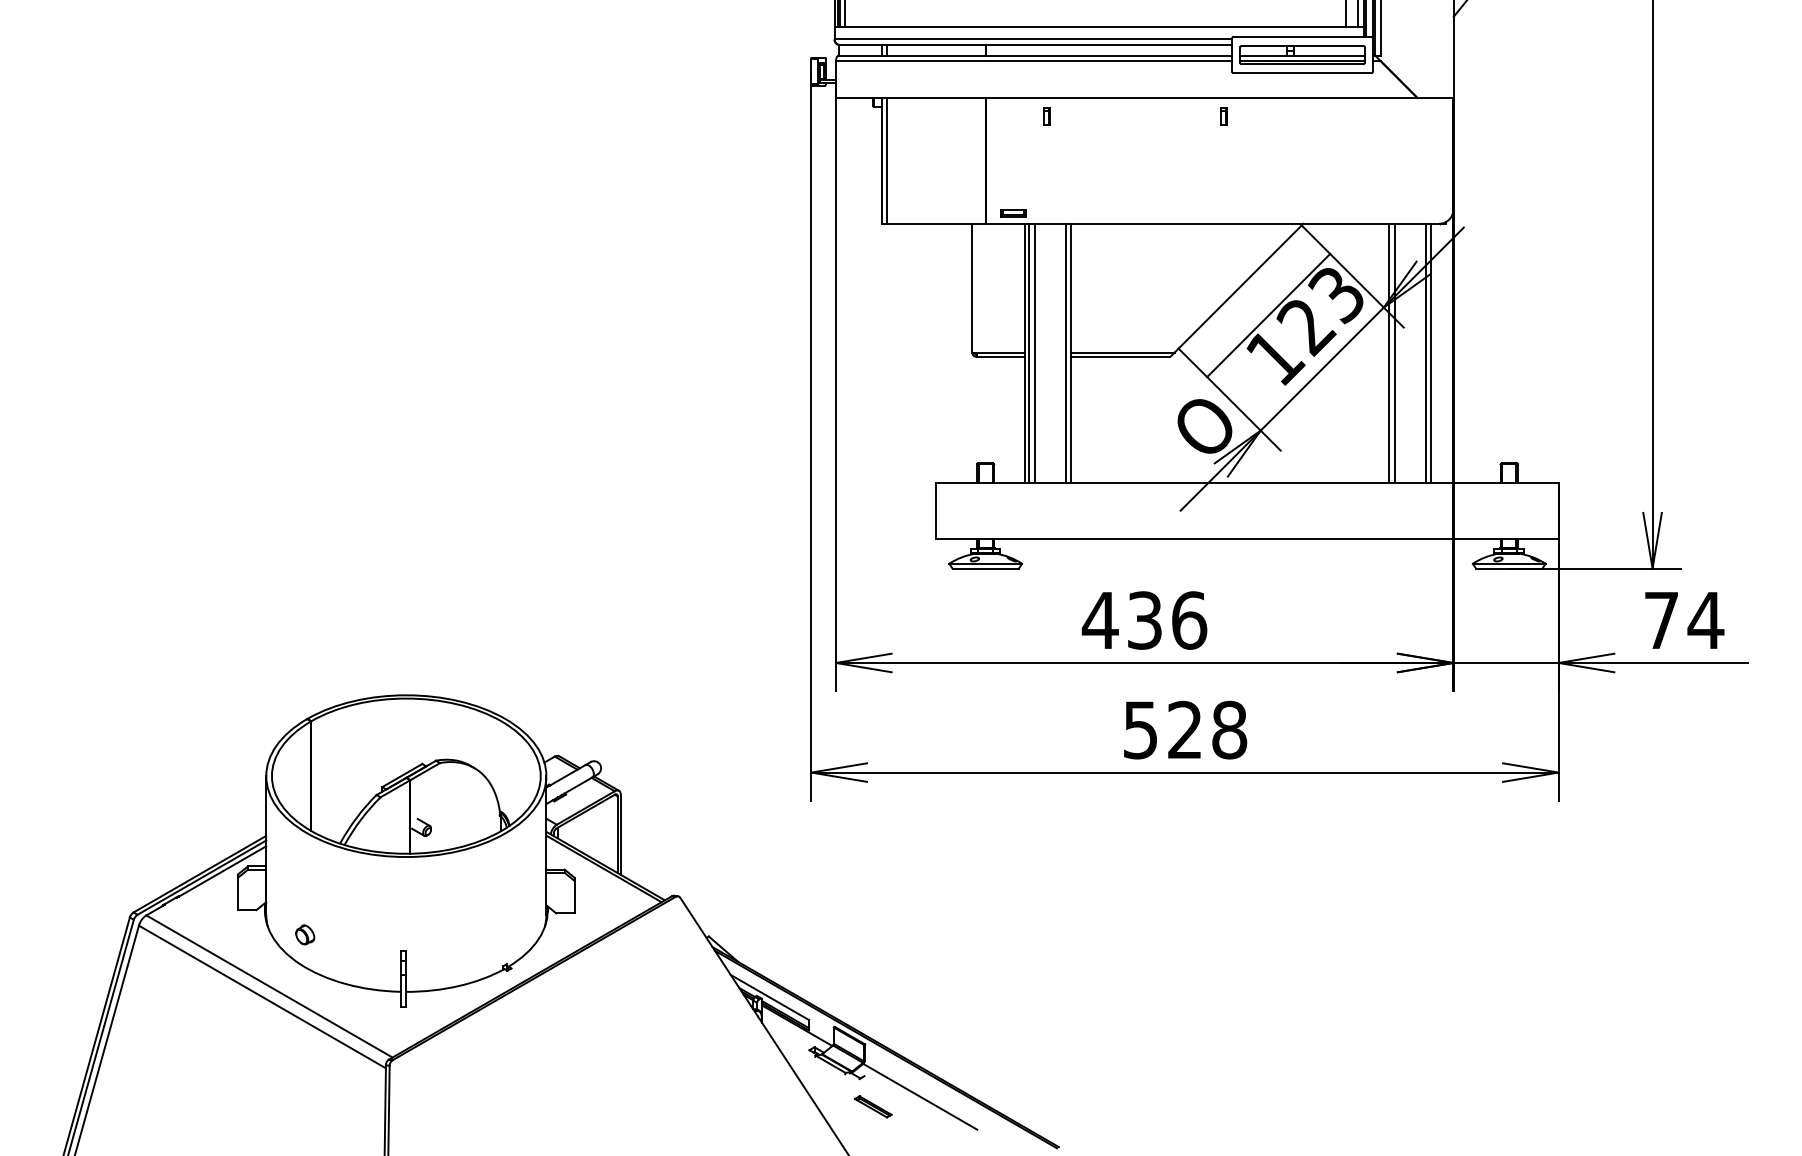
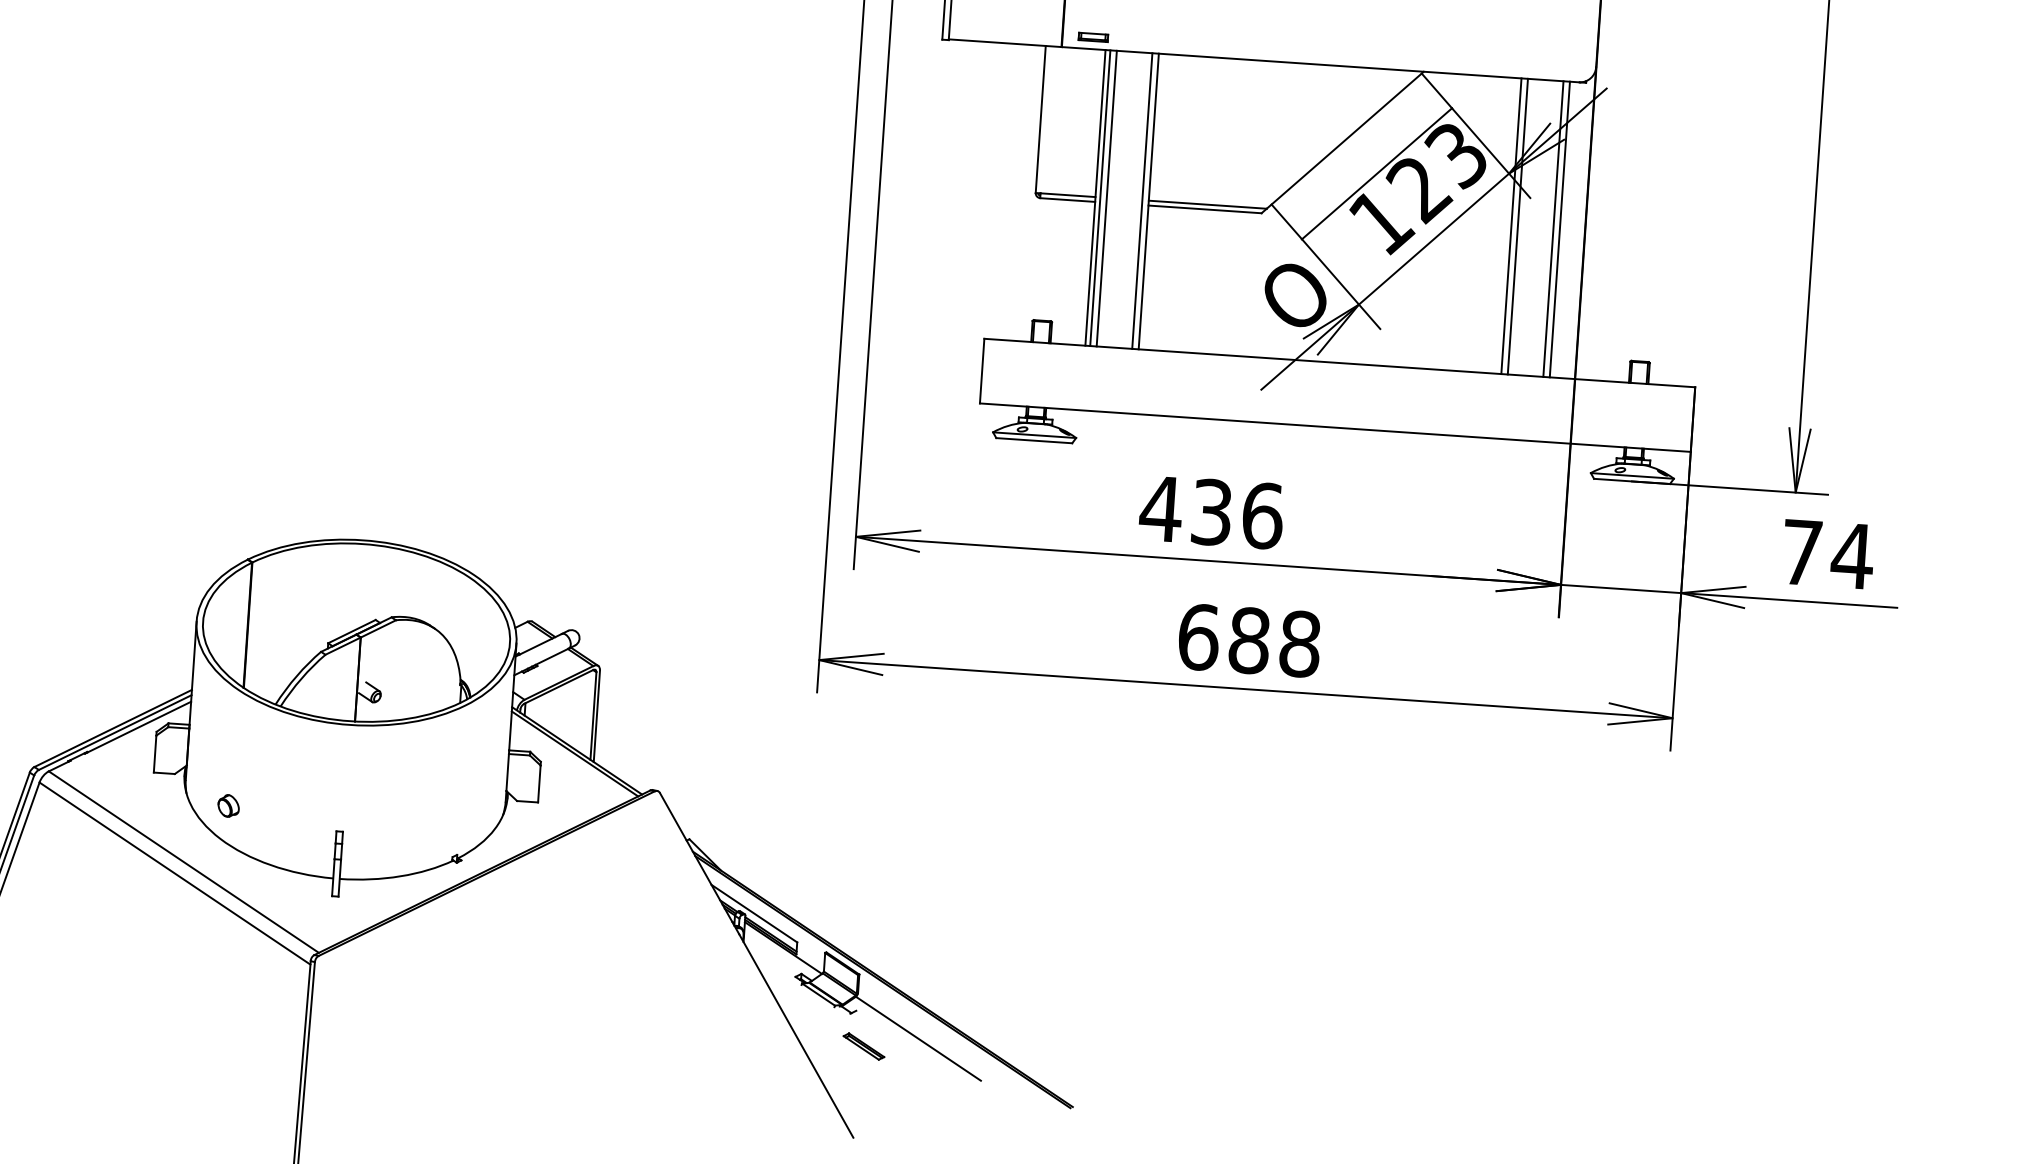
text: (1162, 729) -> (1223, 638), 528 -> 688

